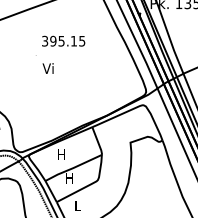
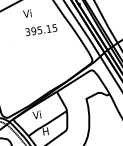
text: (63, 40) -> (41, 29), moved
text: (47, 68) -> (26, 13), moved
text: (60, 153) -> (36, 114), H -> Vi

